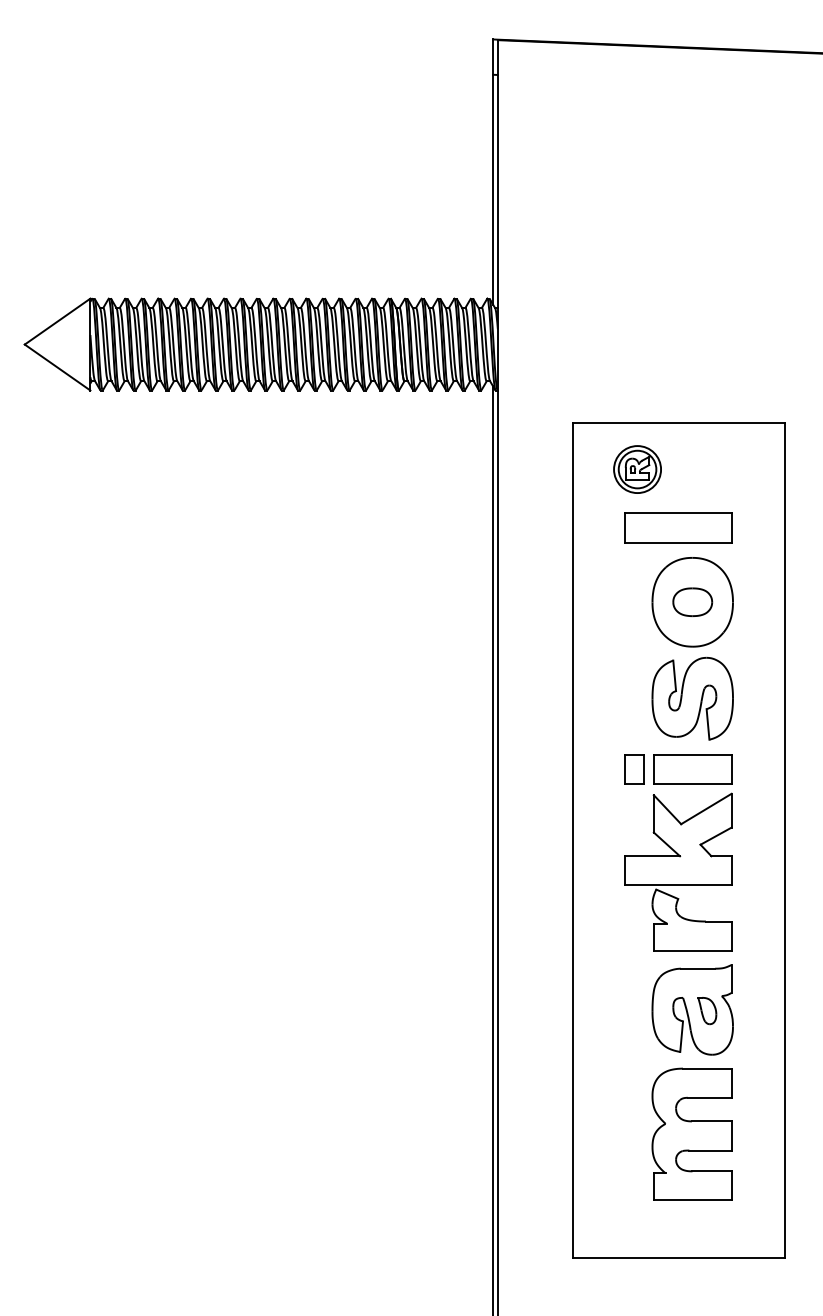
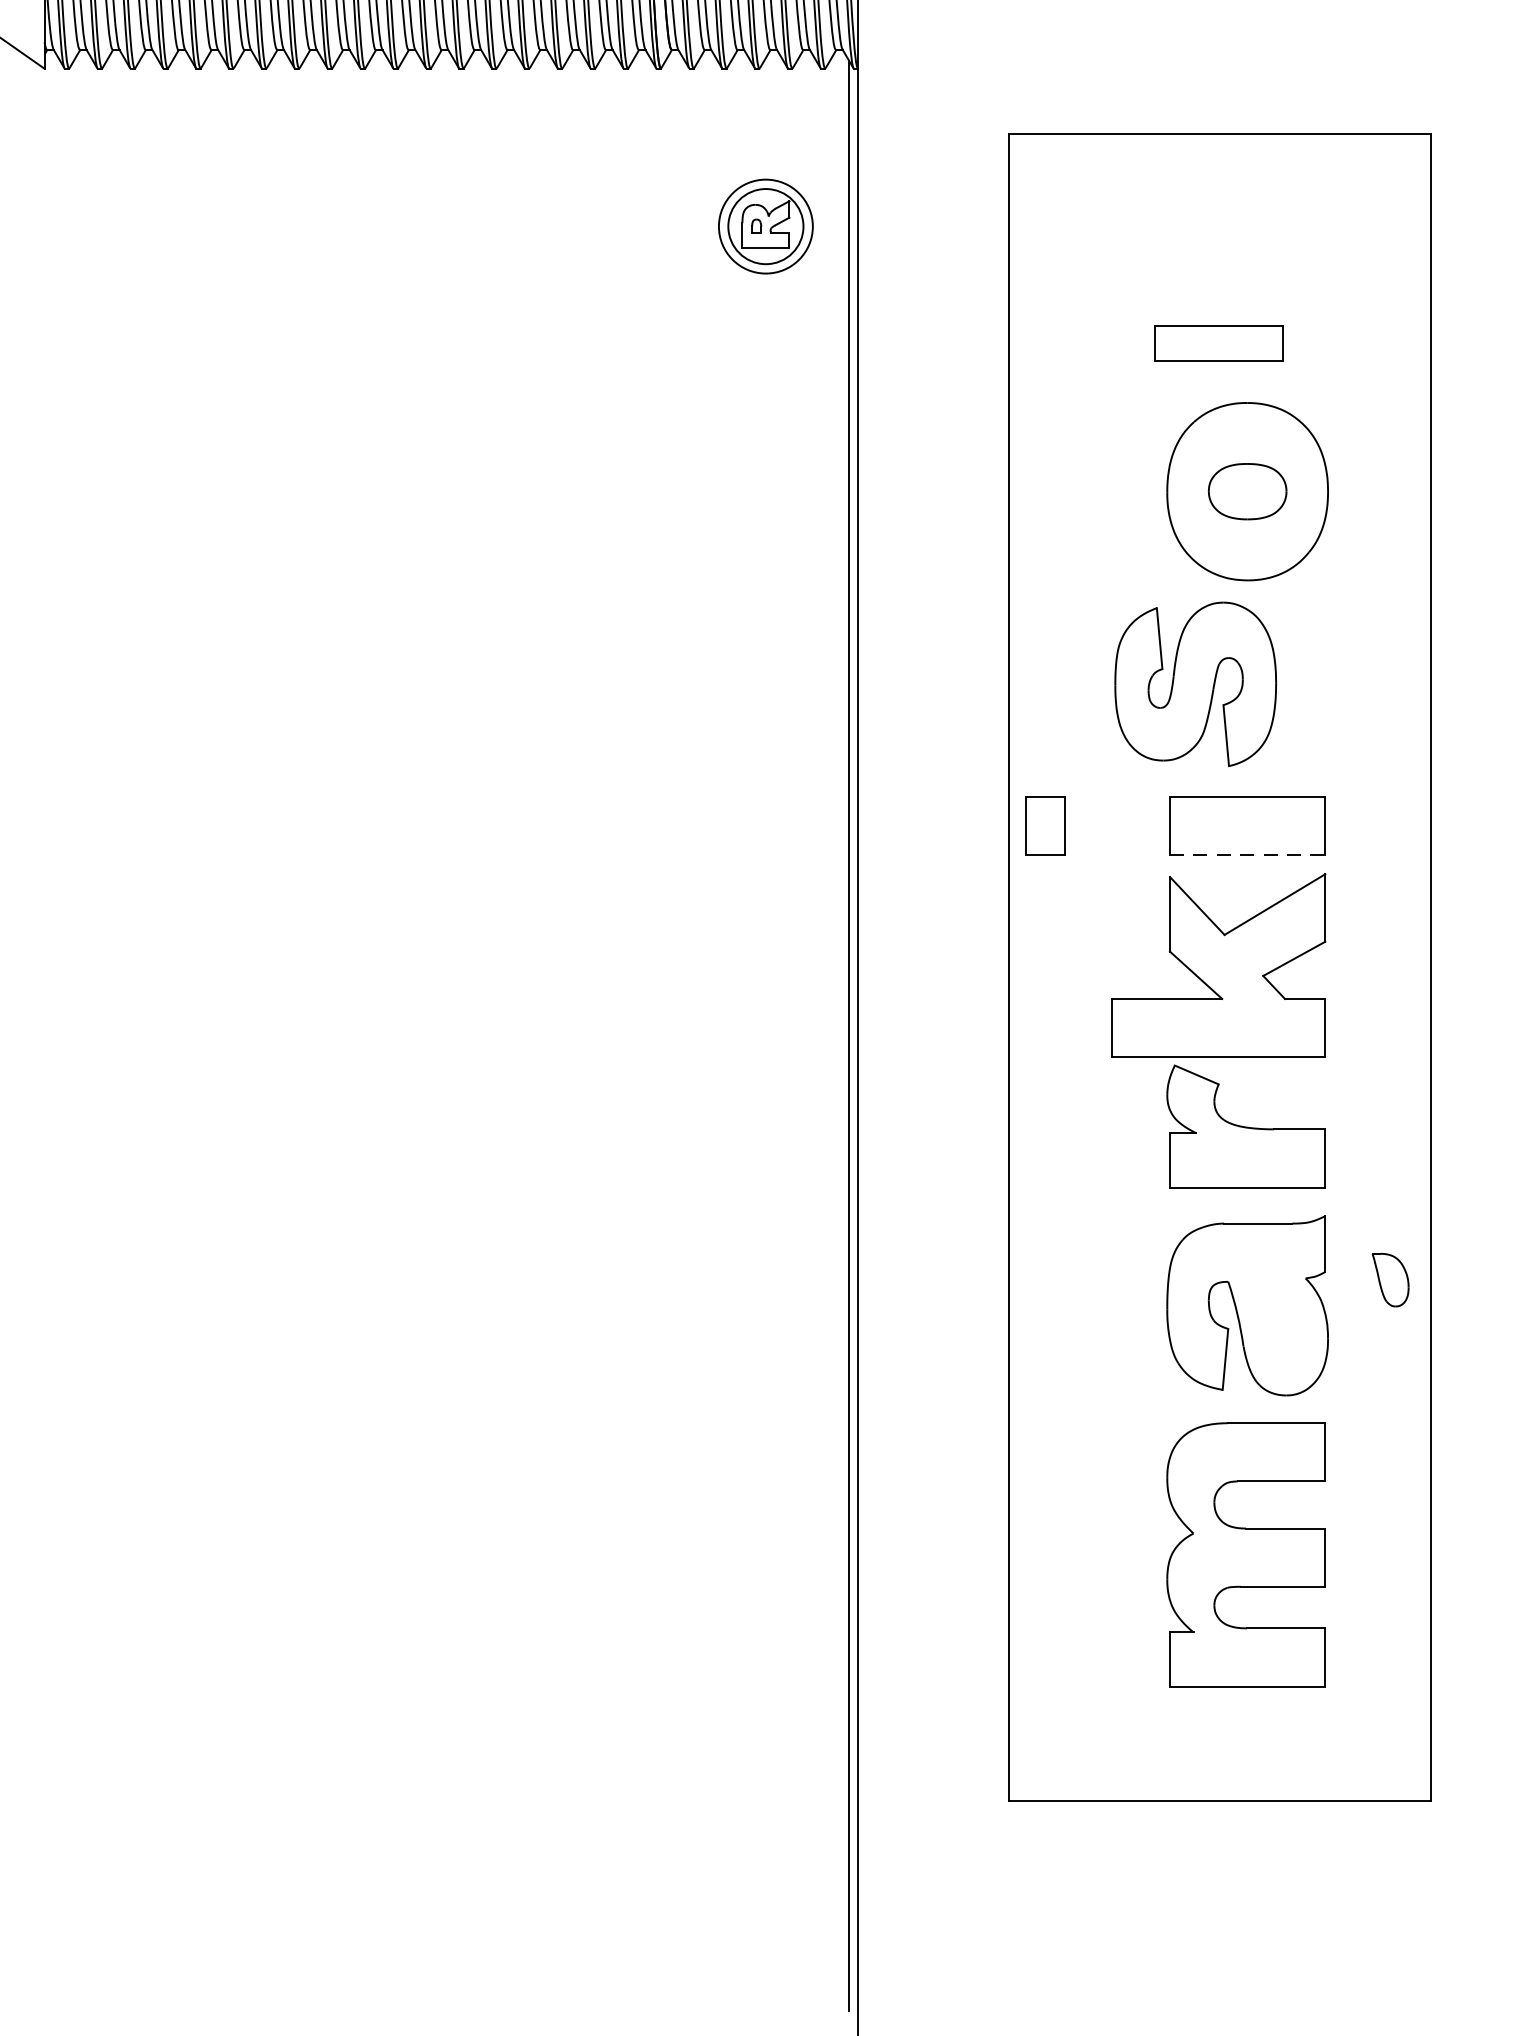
part: (637, 469) -> (765, 226), moved
part: (678, 527) -> (1219, 342), size x0.6
part: (692, 698) -> (1195, 683), moved
part: (634, 769) -> (1045, 825), moved
line: (692, 784) -> (1247, 855), solid -> dashed
part: (707, 1011) -> (1390, 1281), moved

